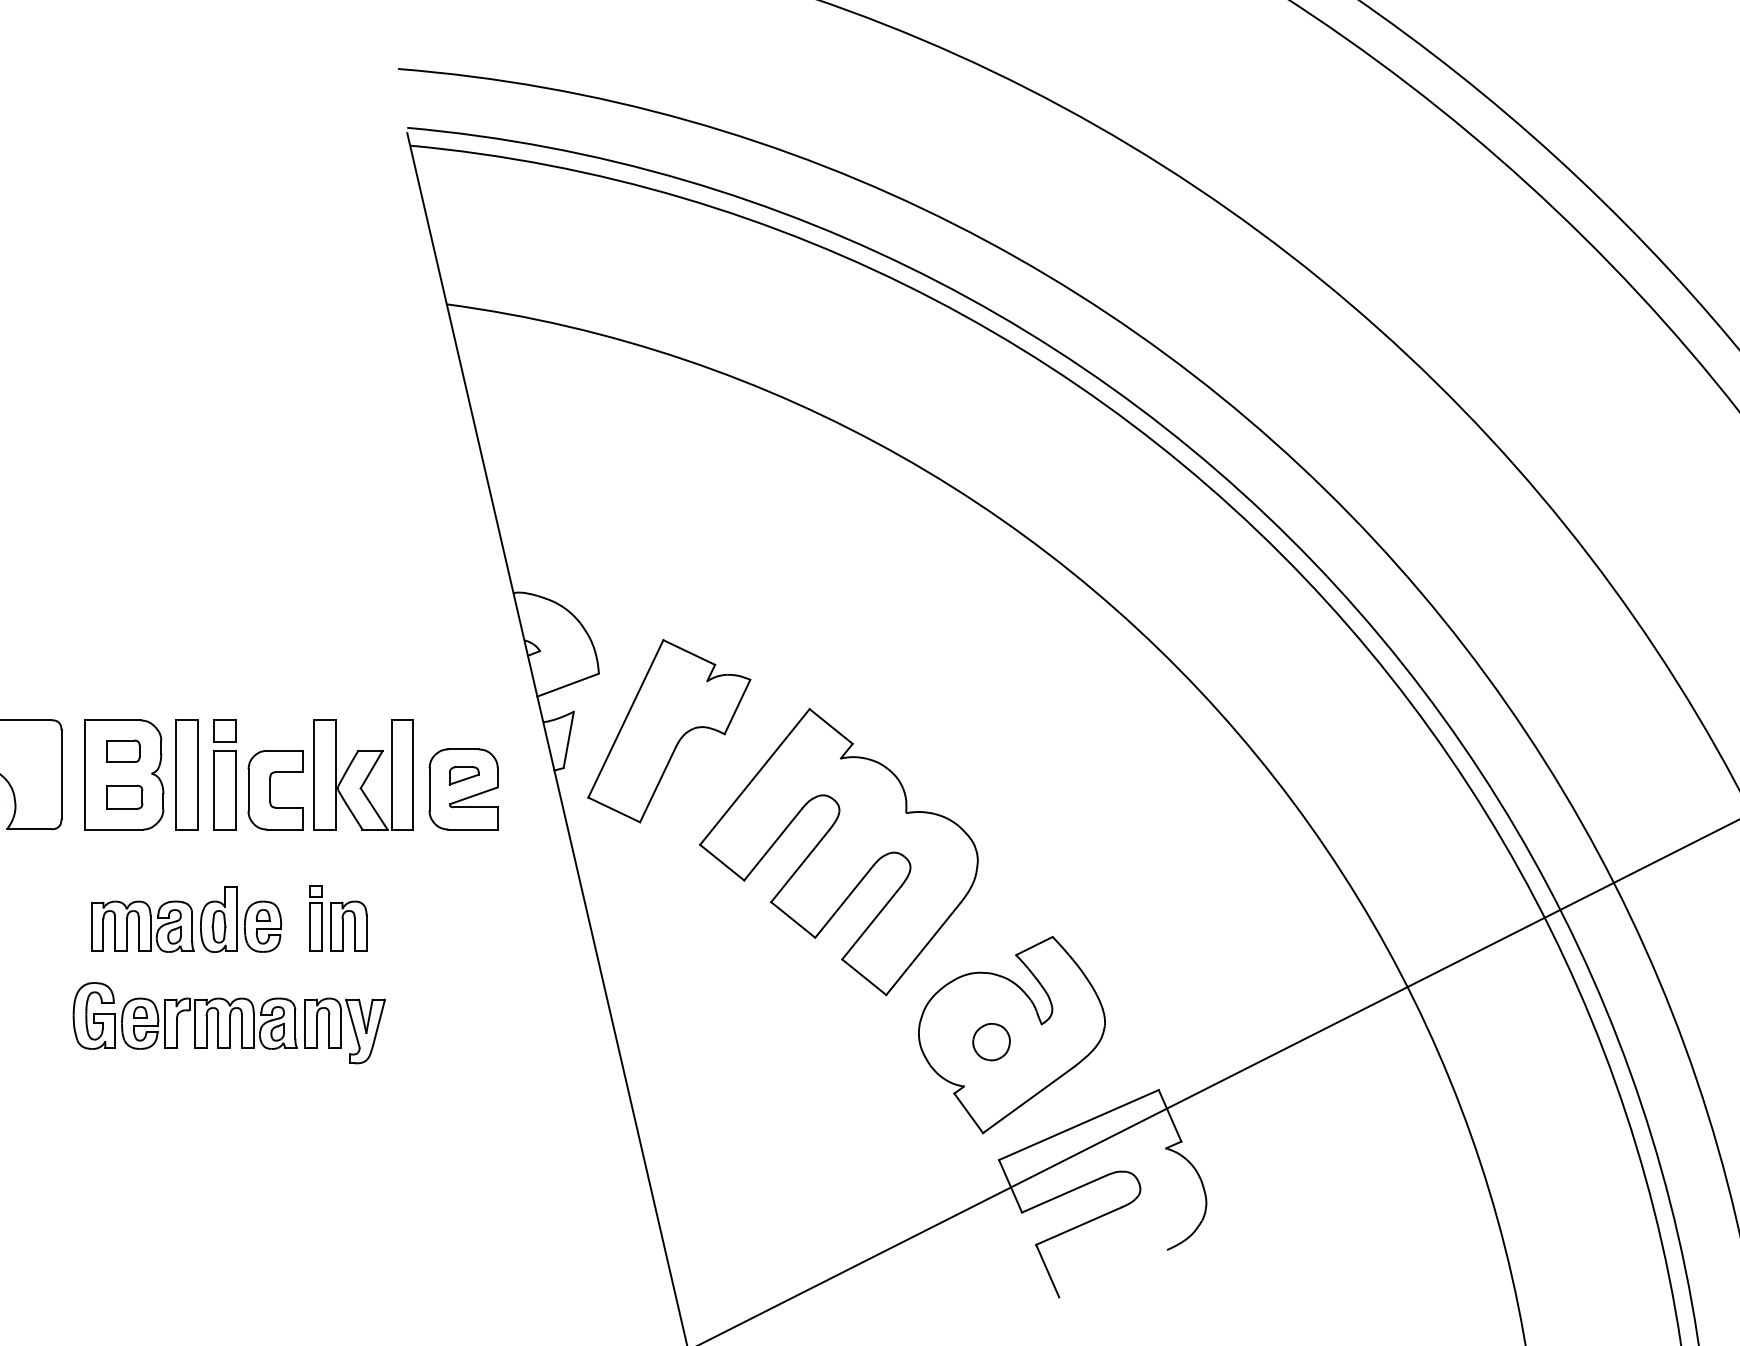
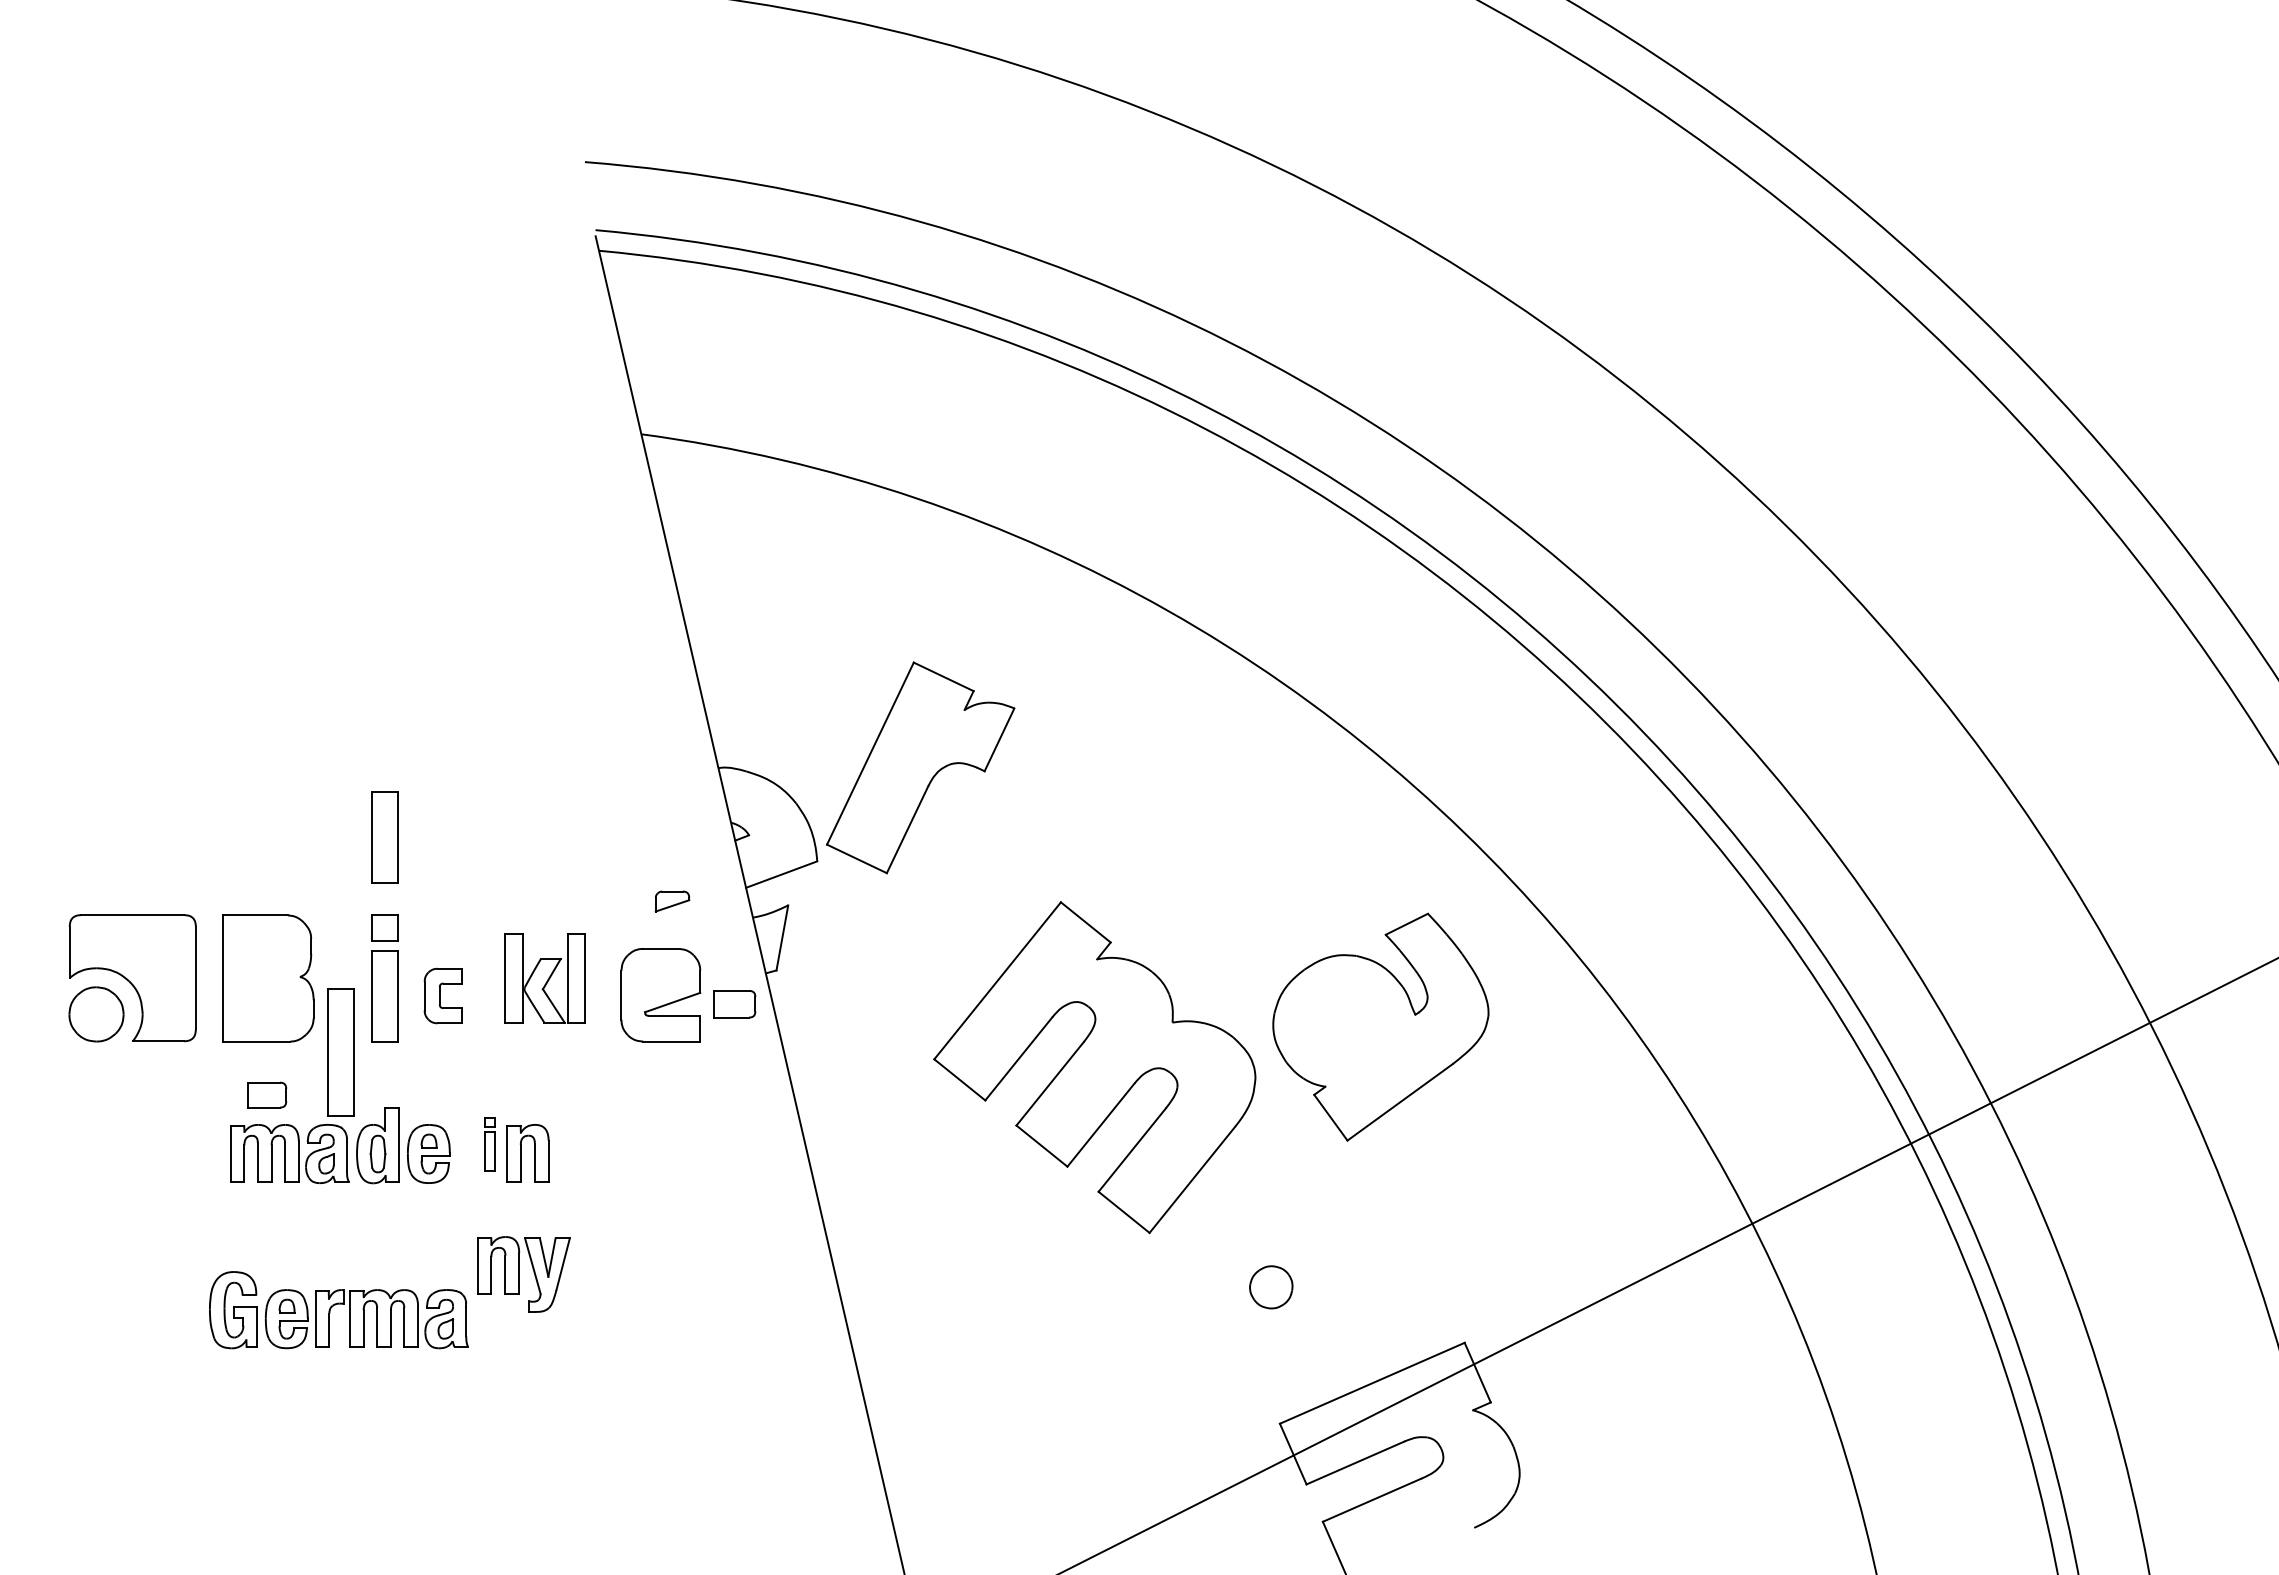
part: (224, 653) -> (384, 837), added
part: (669, 730) -> (920, 767), moved
part: (123, 750) -> (267, 1094), moved
part: (186, 775) -> (340, 1052), moved
part: (363, 775) -> (545, 978), size x0.7
part: (464, 775) -> (672, 901), moved
part: (275, 789) -> (443, 995), size x0.6
part: (124, 797) -> (734, 1004), moved
part: (315, 918) -> (489, 1144), size x0.7
part: (184, 1016) -> (338, 1310), moved
part: (1011, 1034) -> (1380, 1026), moved

